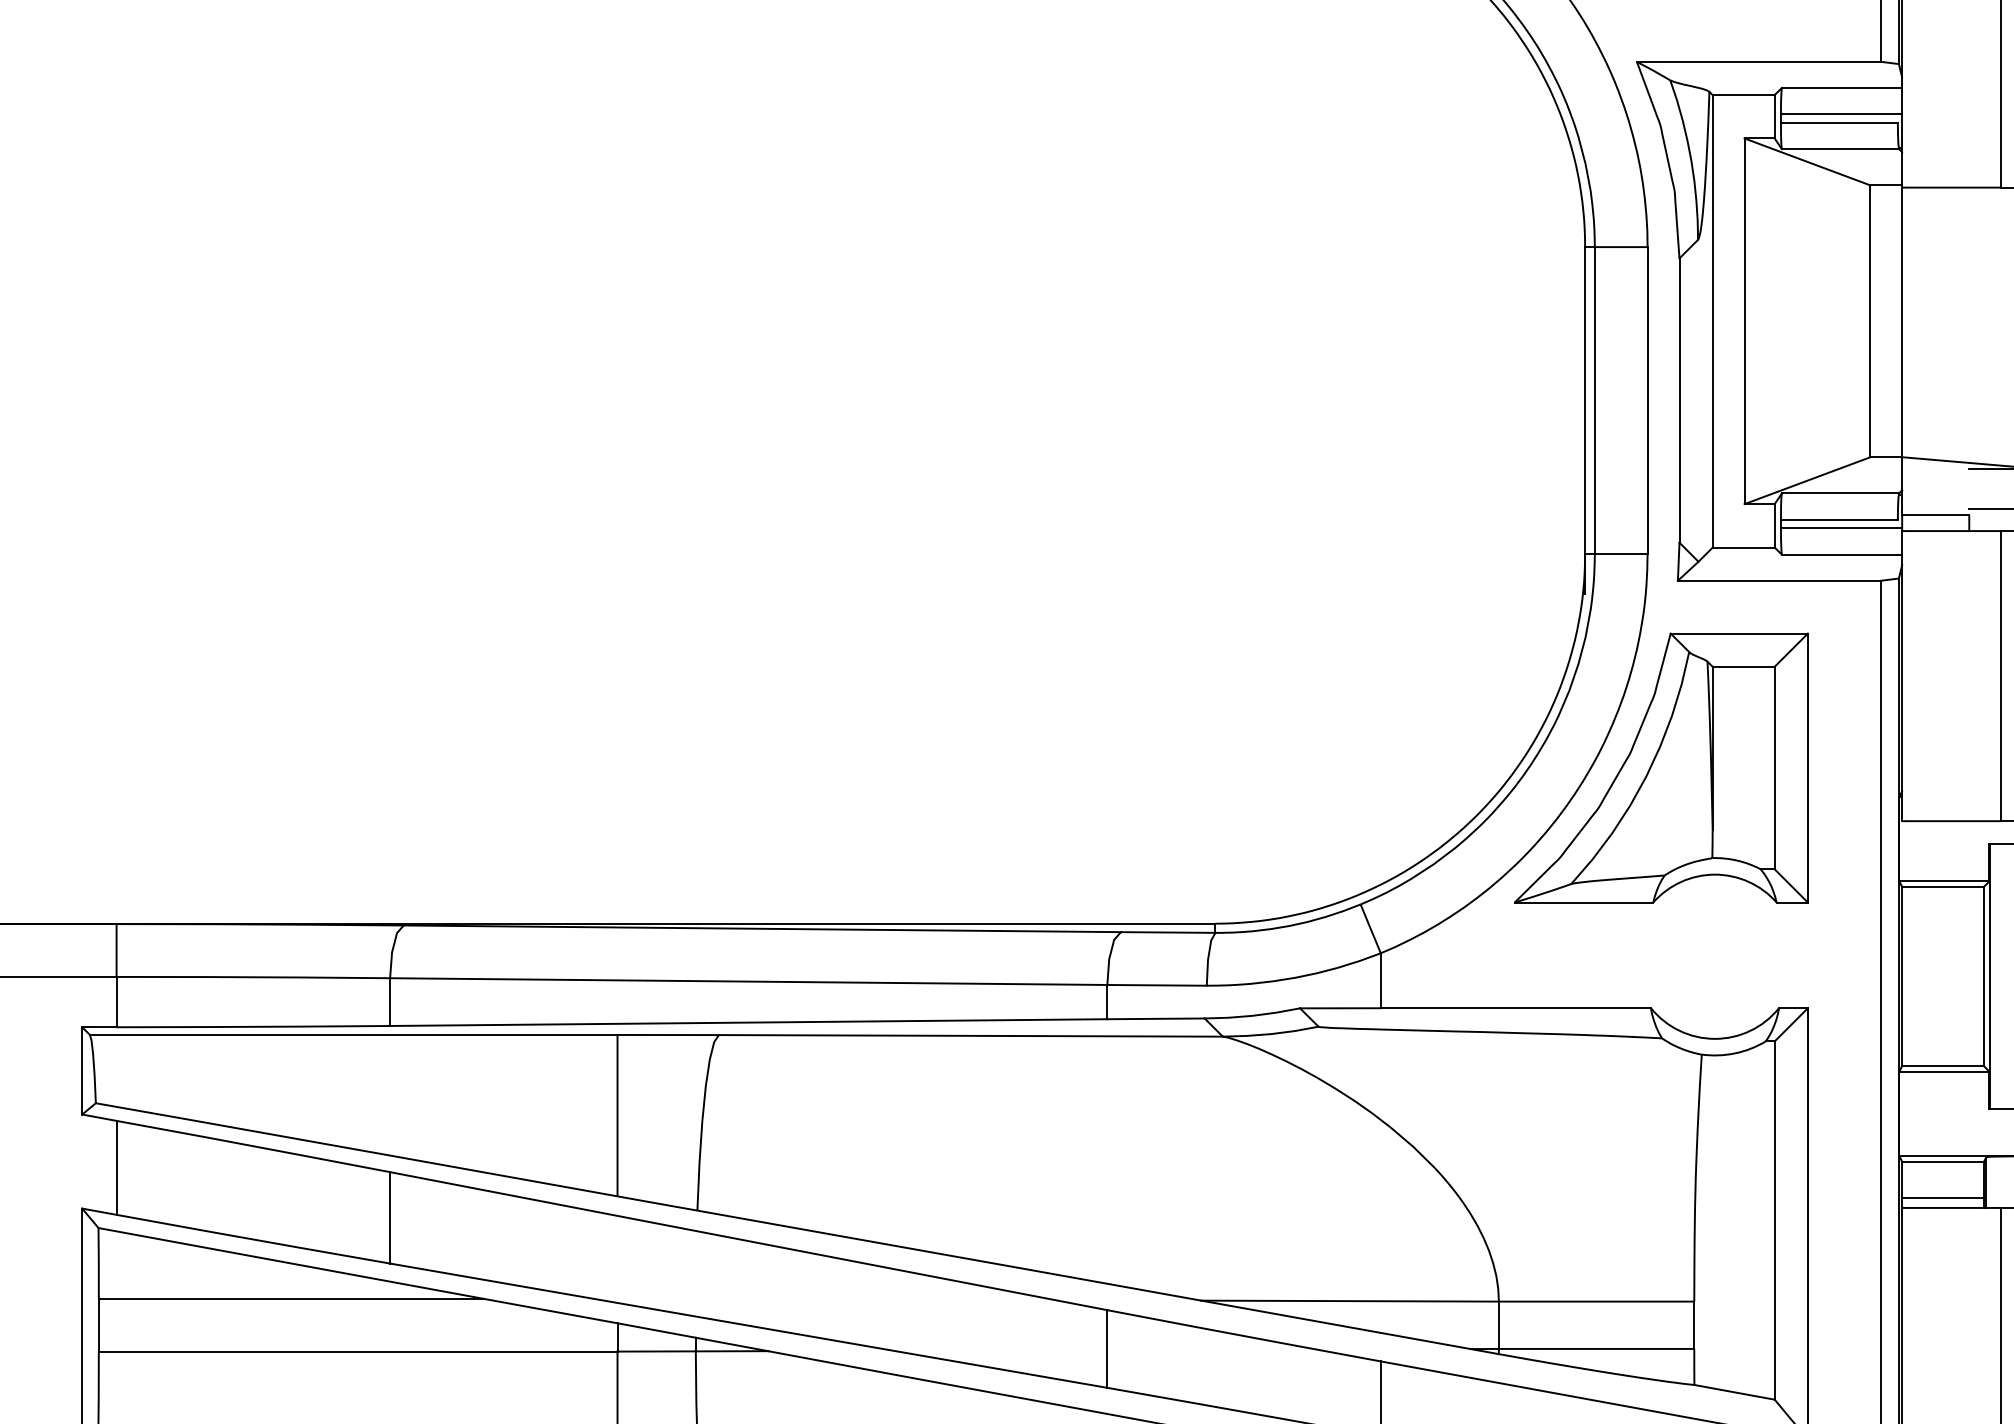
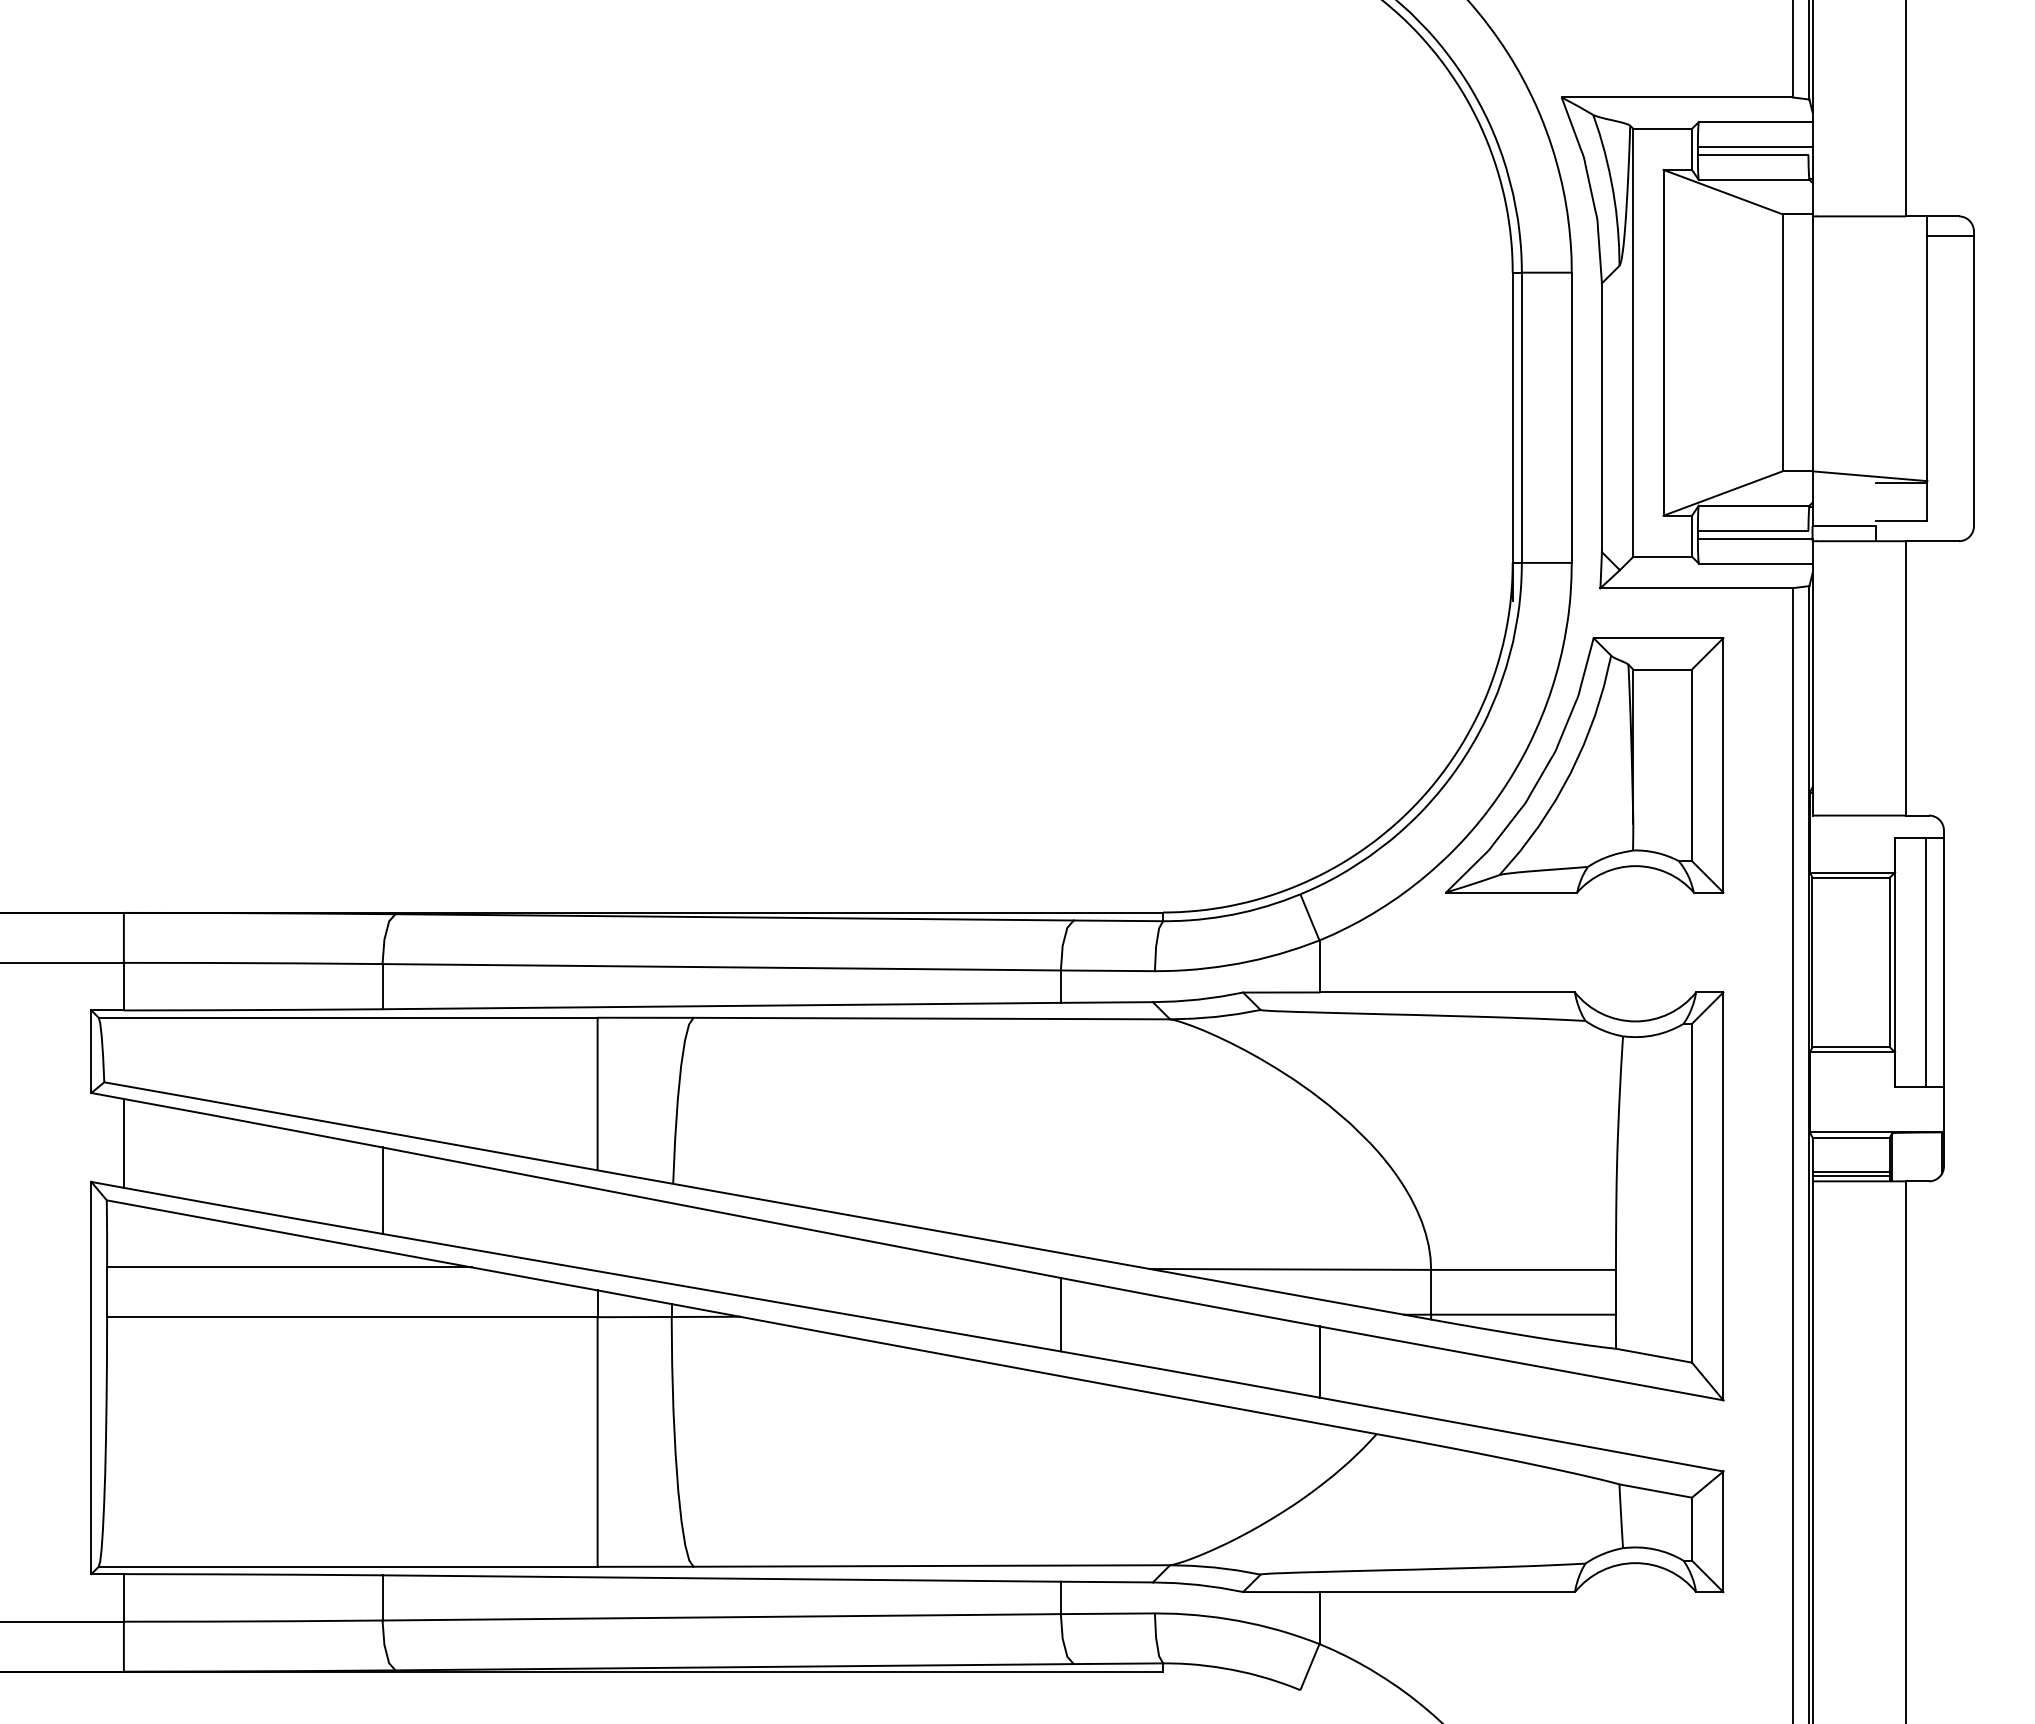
line: (1942, 1201) -> (1850, 1175), added

